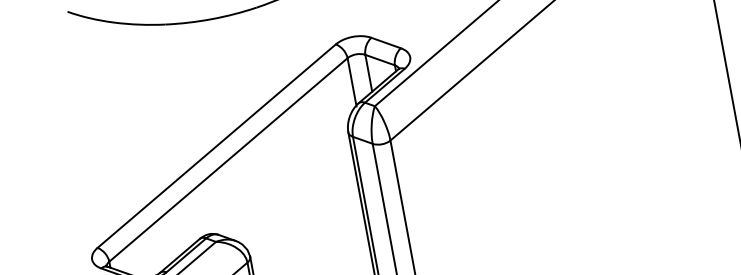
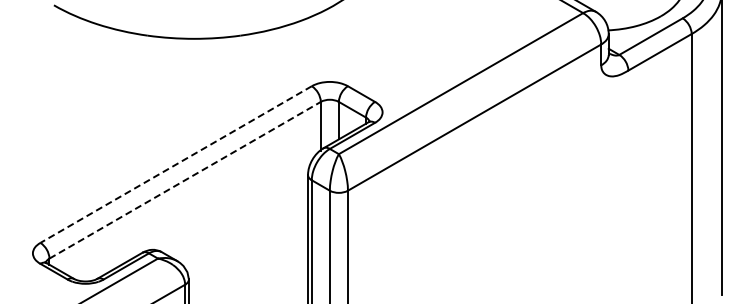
line: (217, 145) -> (176, 164), solid -> dashed
line: (228, 160) -> (185, 180), solid -> dashed

